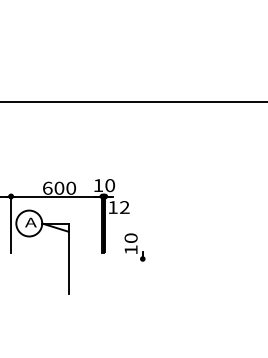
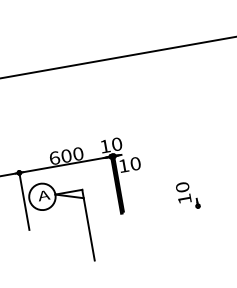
text: (124, 207) -> (135, 163), 12 -> 10
part: (134, 247) -> (187, 196), moved

